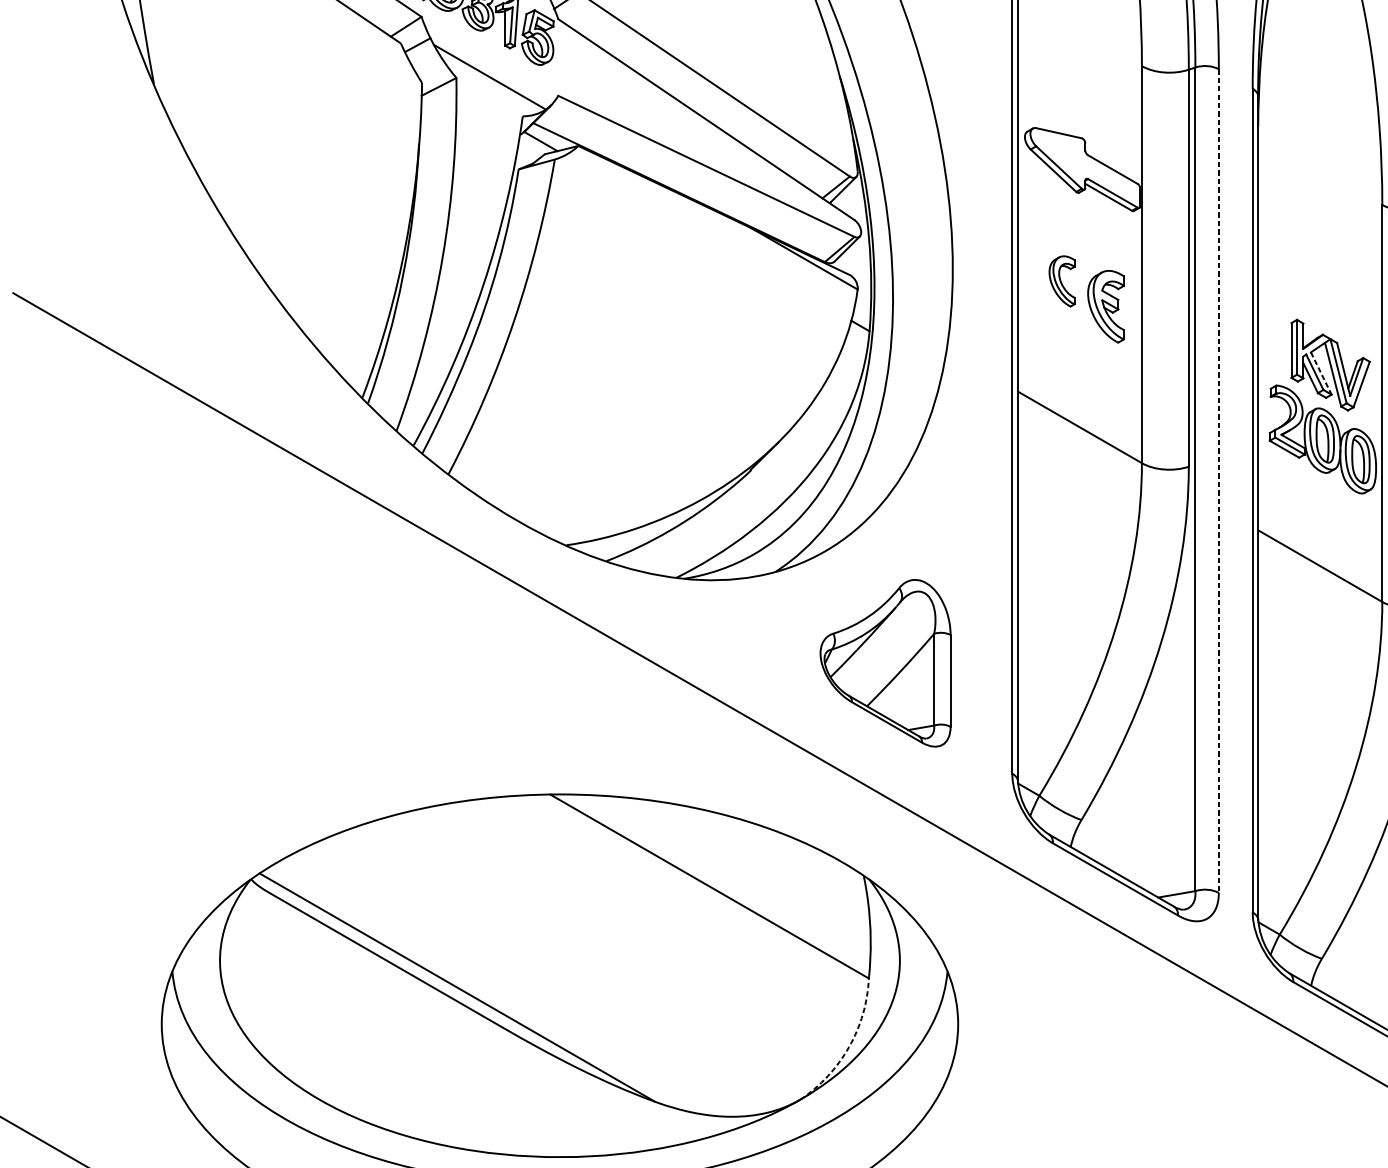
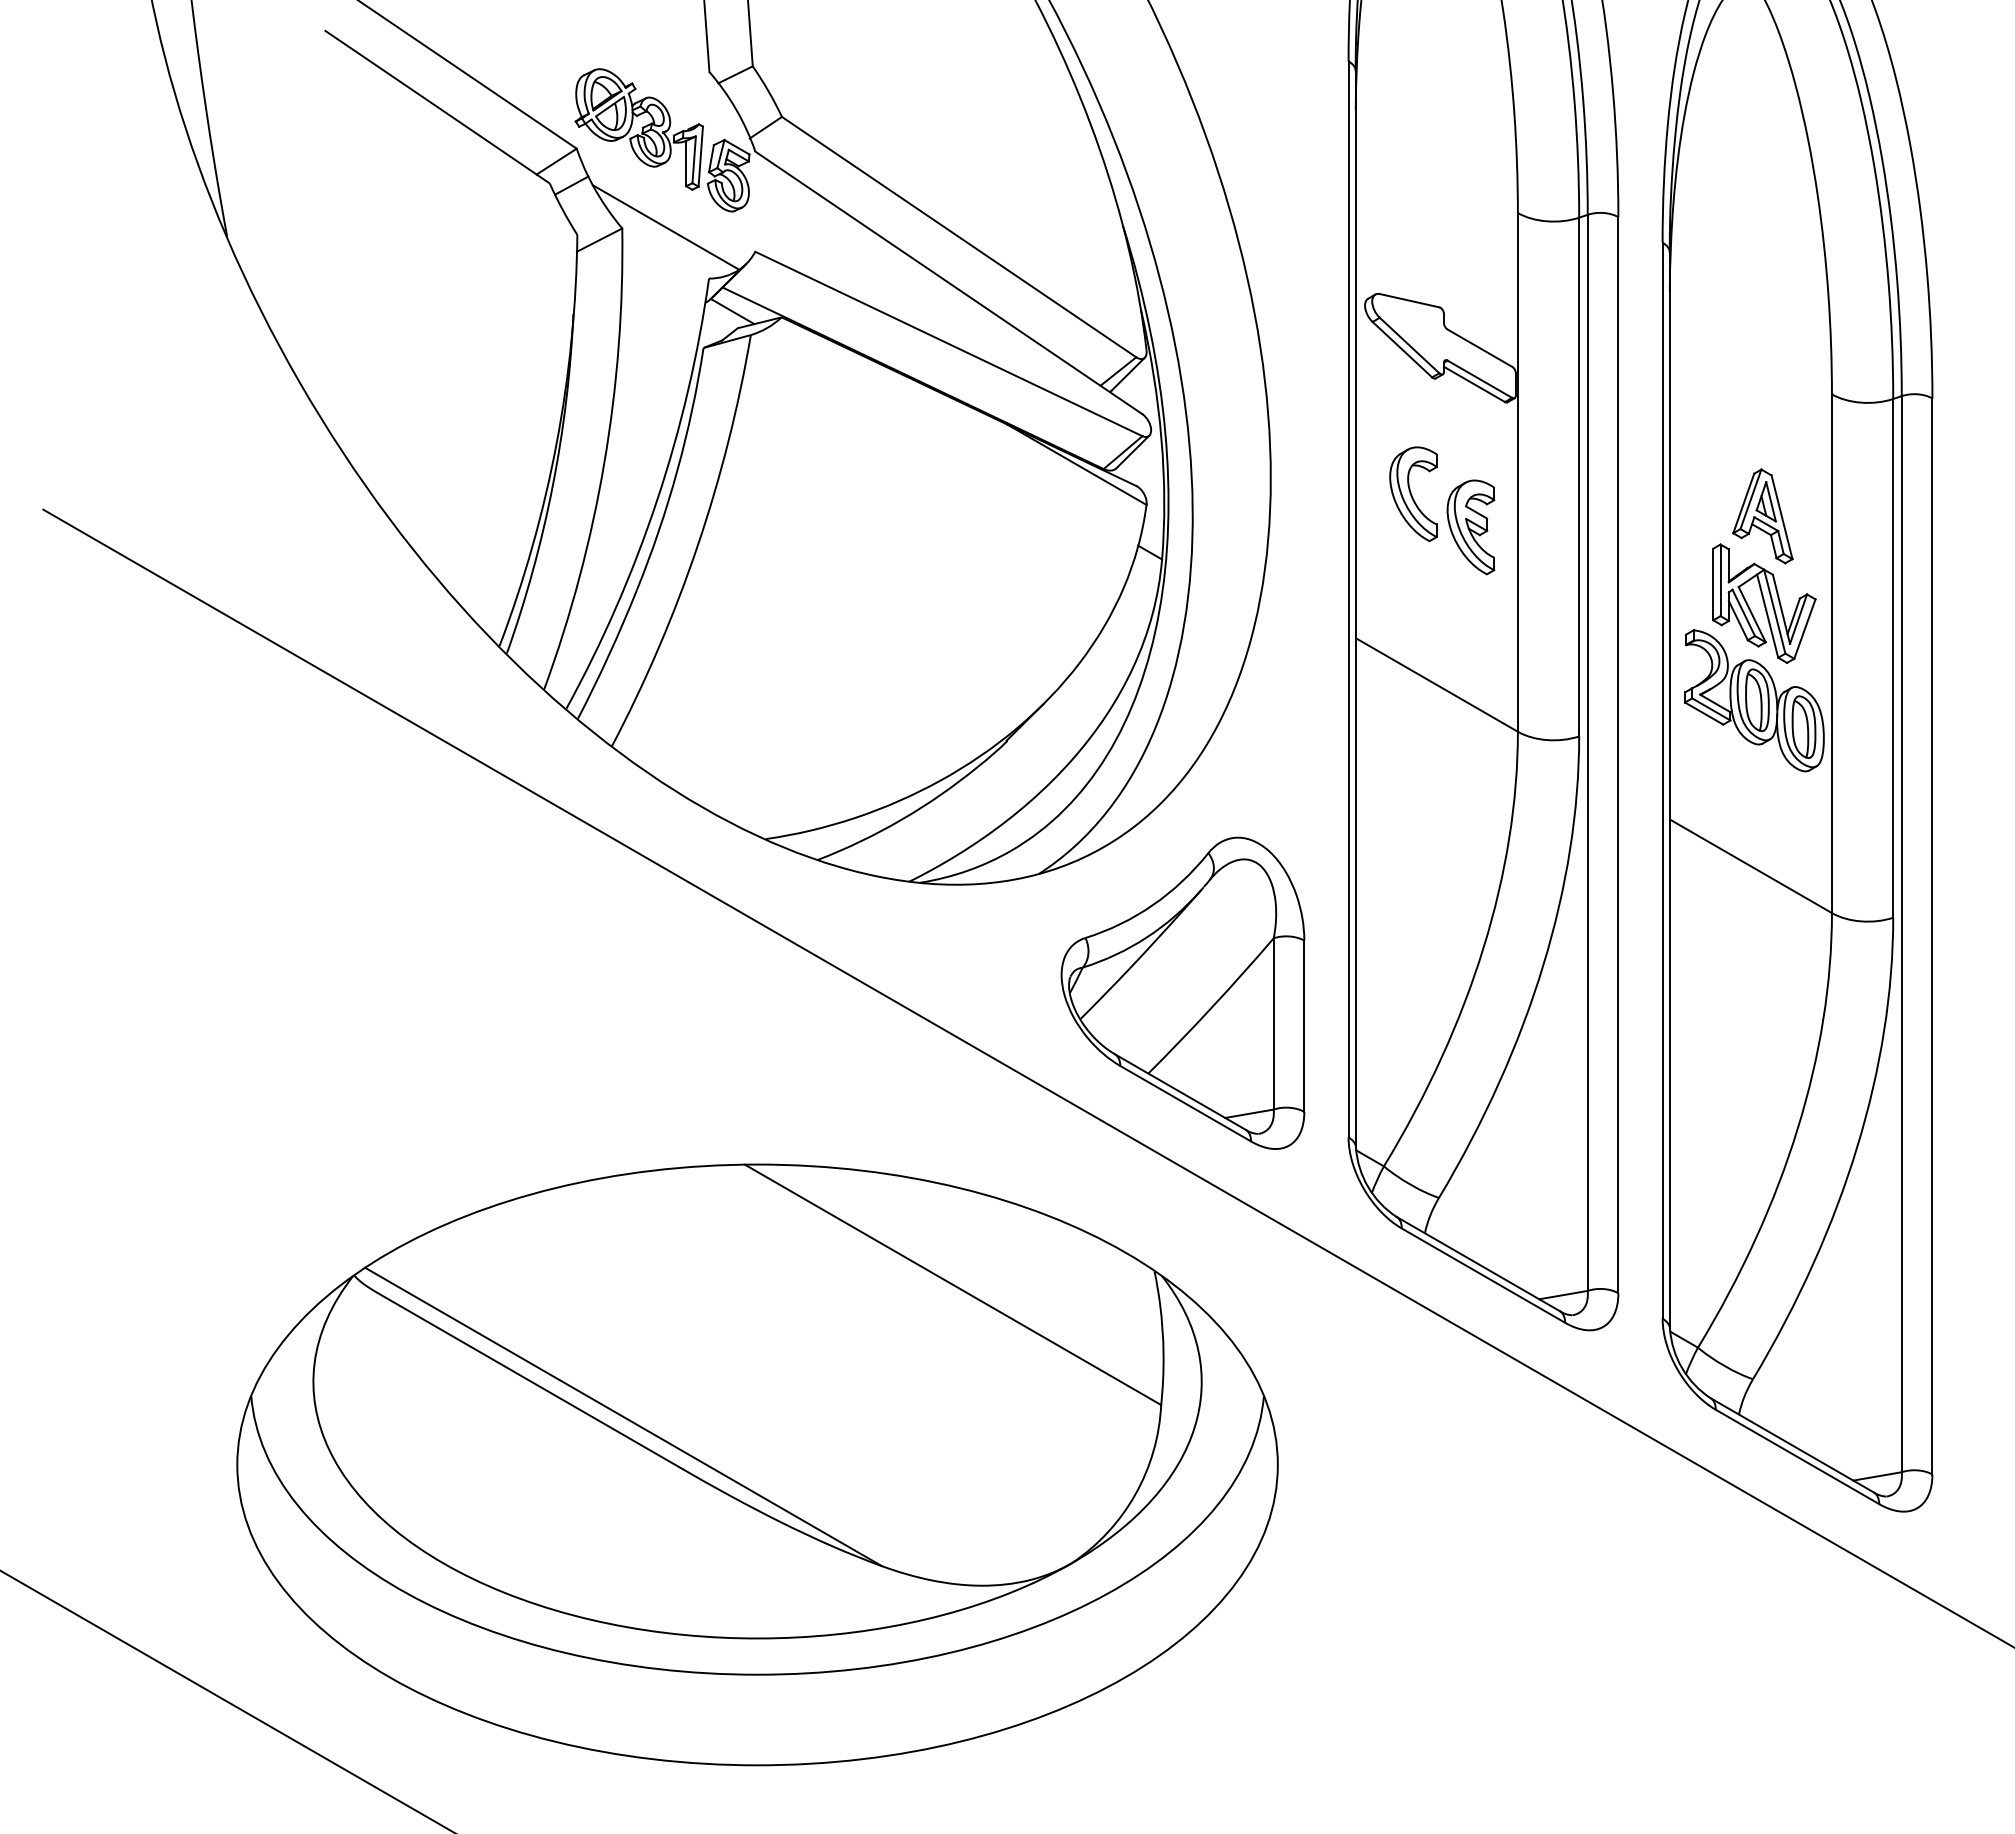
part: (1062, 281) -> (1413, 494), size x1.43
part: (1329, 298) -> (1762, 516), added
line: (1321, 373) -> (1752, 614), dashed -> solid
line: (1218, 481) -> (1618, 755), dashed -> solid
part: (885, 662) -> (1182, 992), size x1.43
arc: (849, 1046) -> (1135, 1494), dashed -> solid

